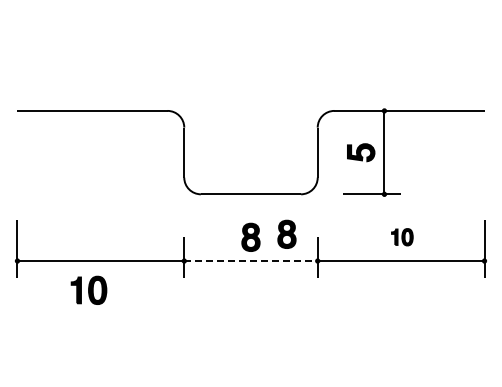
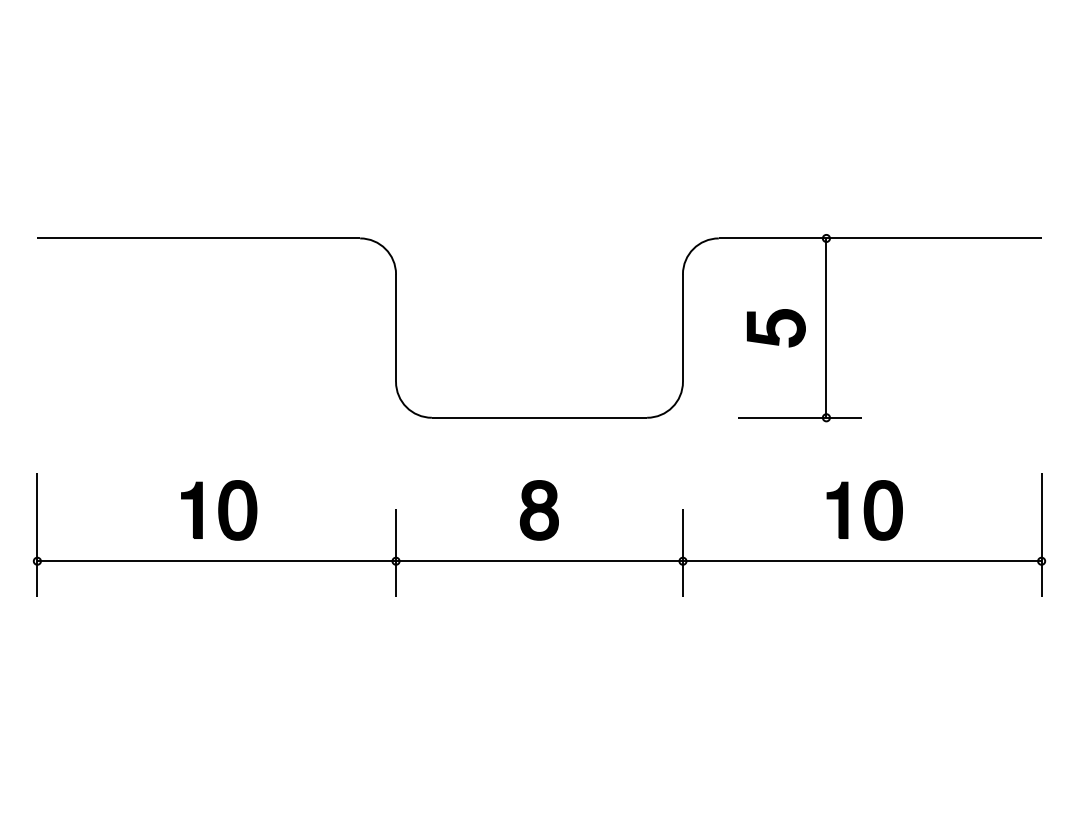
part: (286, 233) -> (615, 502), removed
part: (402, 236) -> (865, 508), size x1.67
line: (251, 261) -> (540, 562), dashed -> solid
part: (88, 289) -> (218, 508), moved

